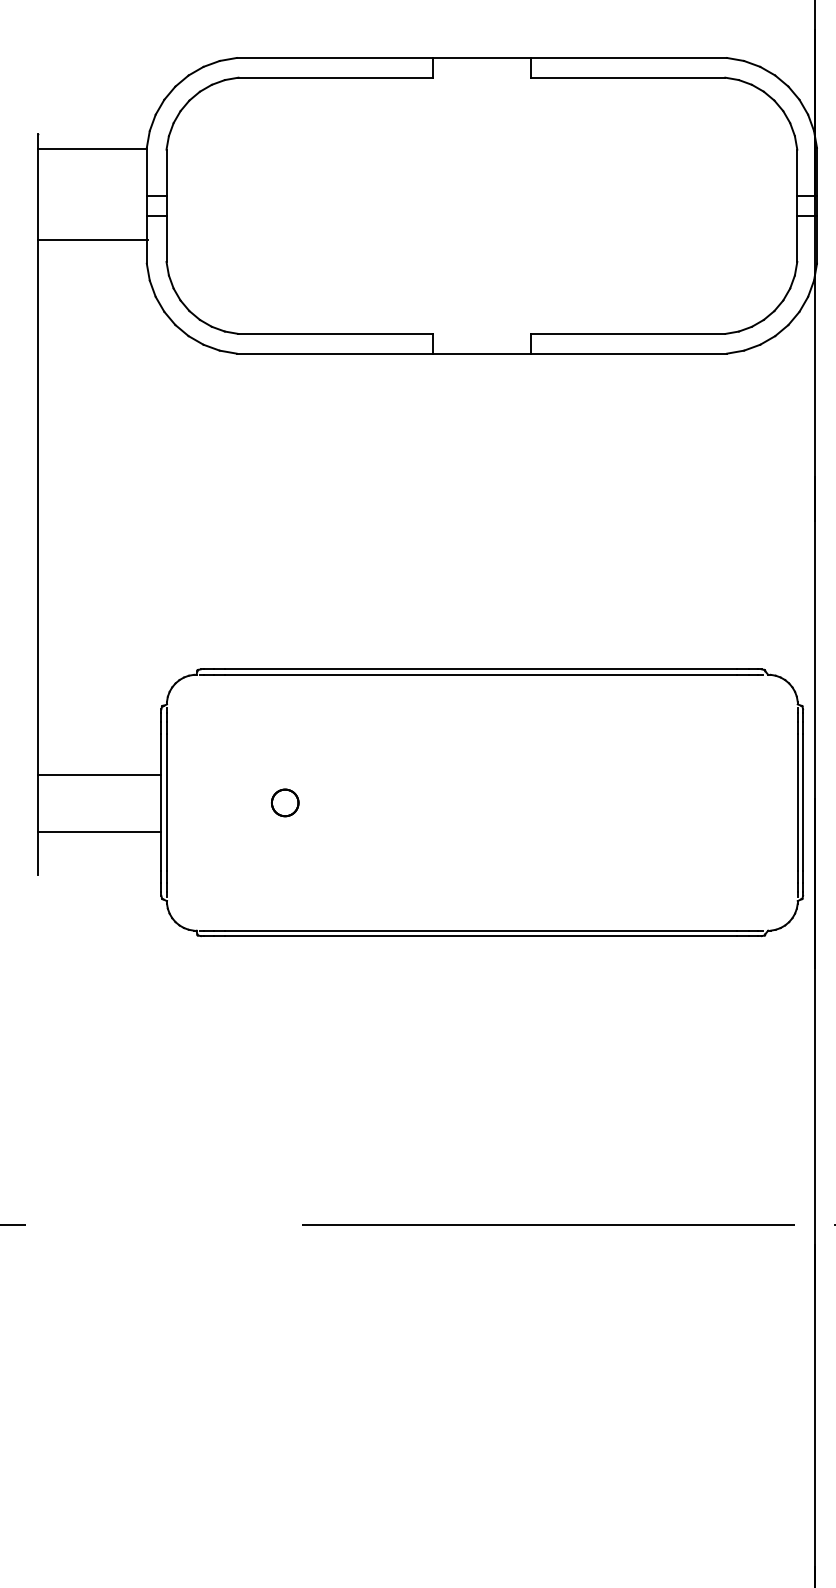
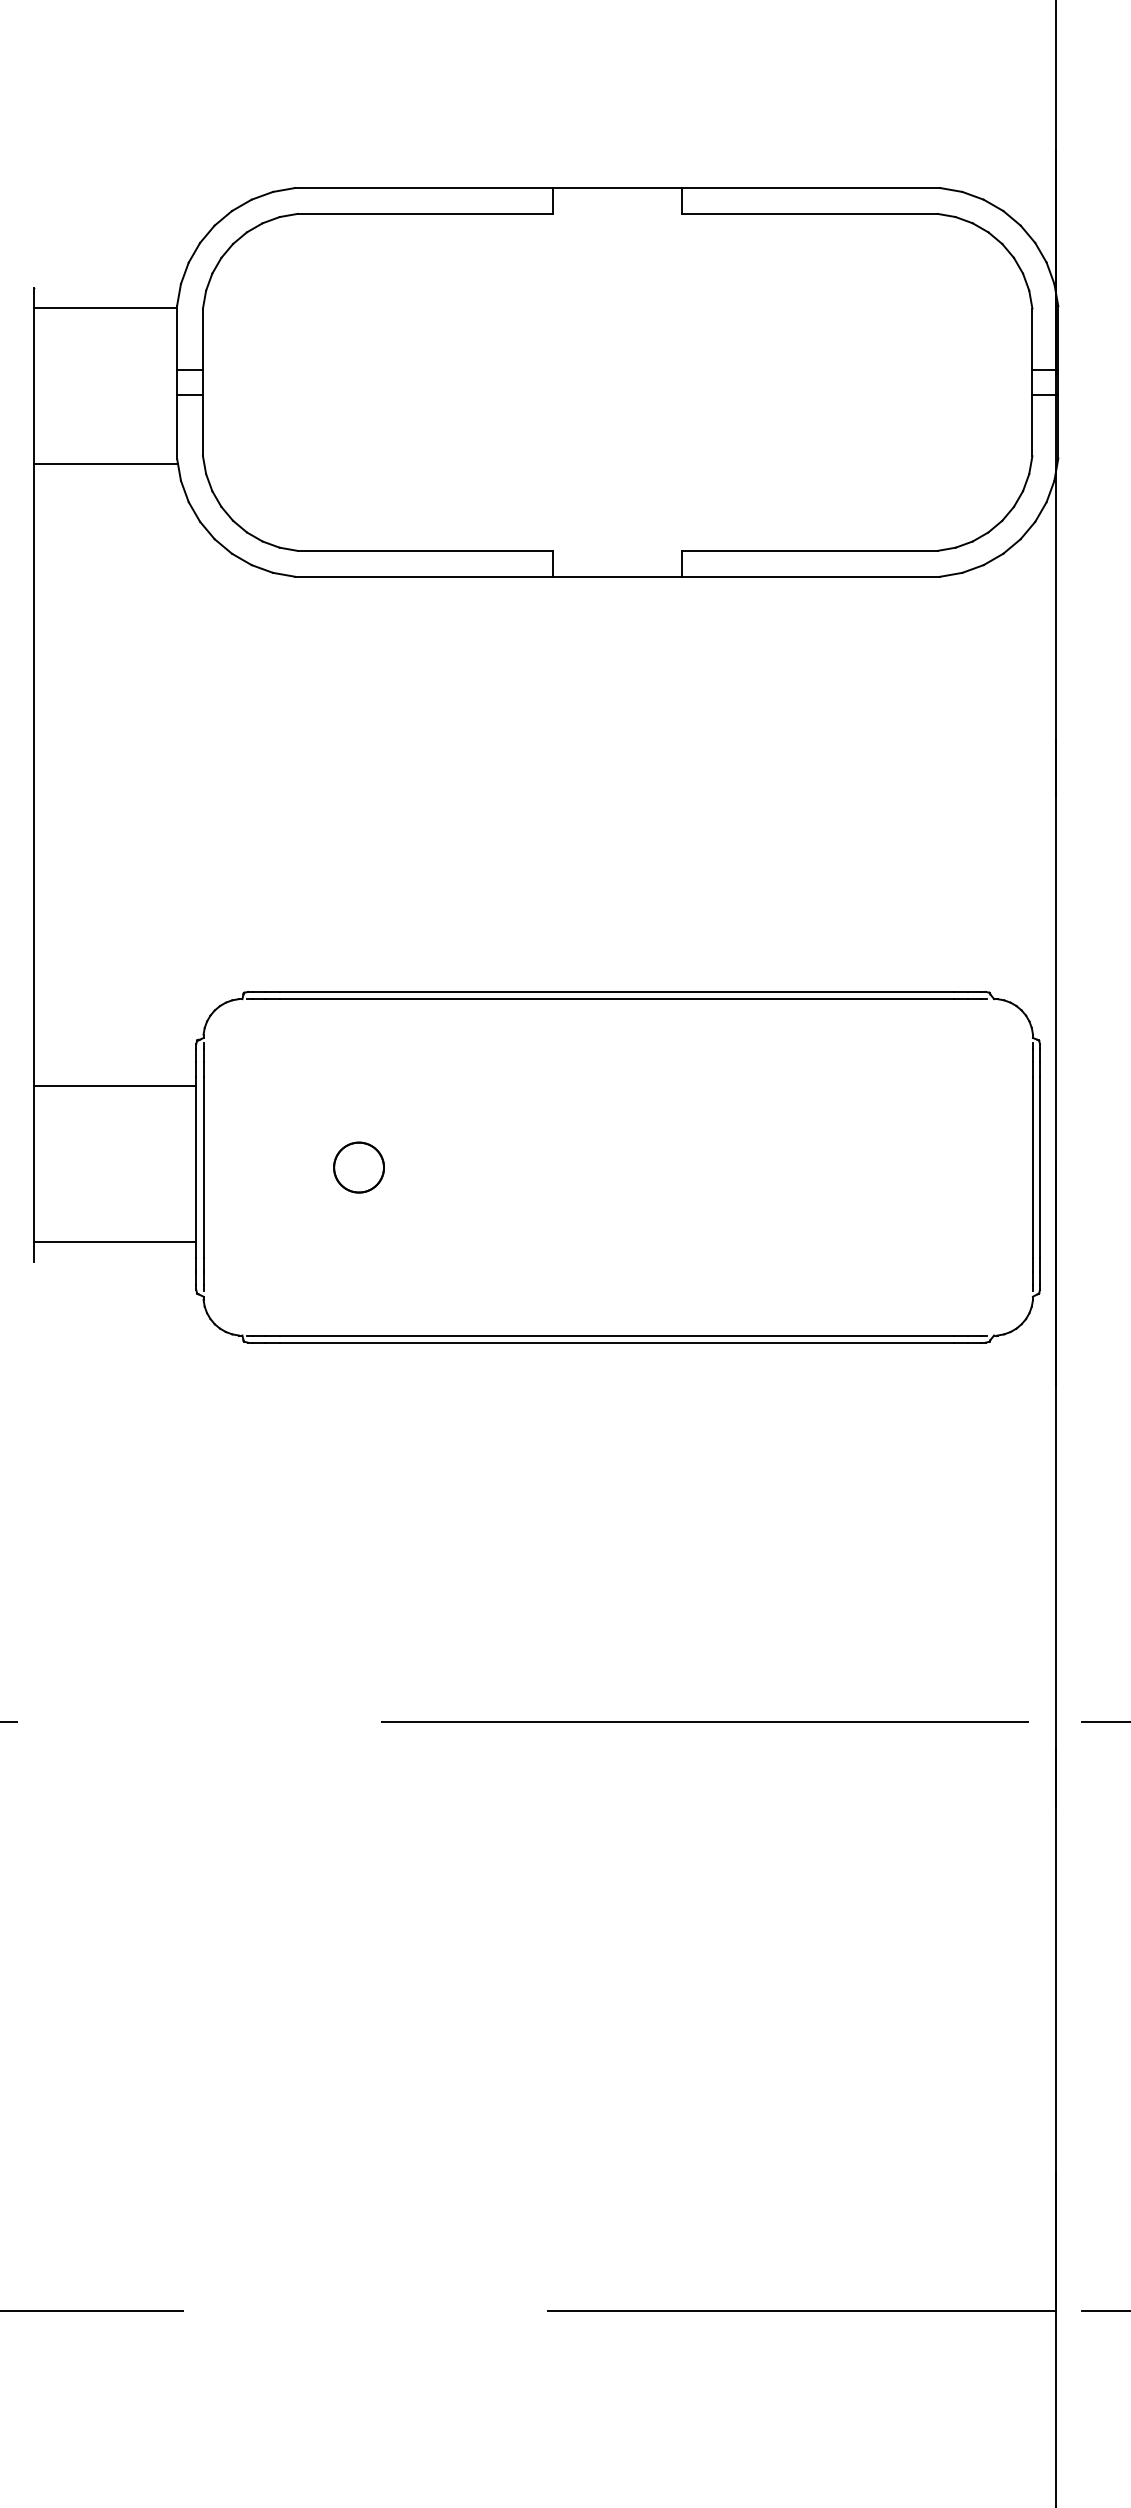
line: (92, 240) -> (105, 463), moved
line: (100, 774) -> (115, 1086), moved
part: (284, 802) -> (358, 1167), size x1.43
line: (100, 831) -> (115, 1241), moved

